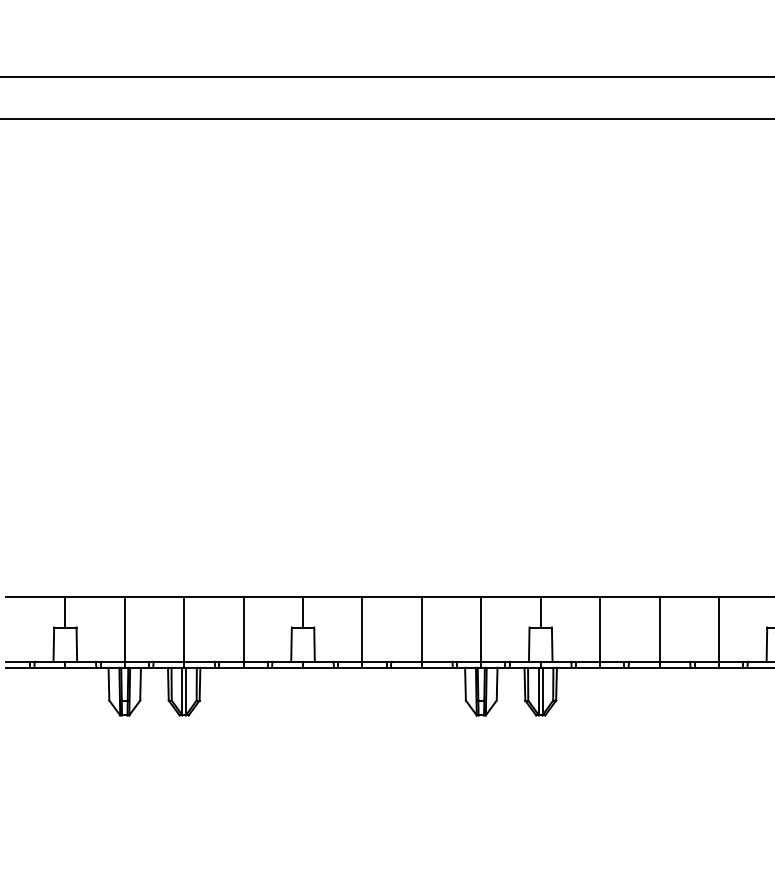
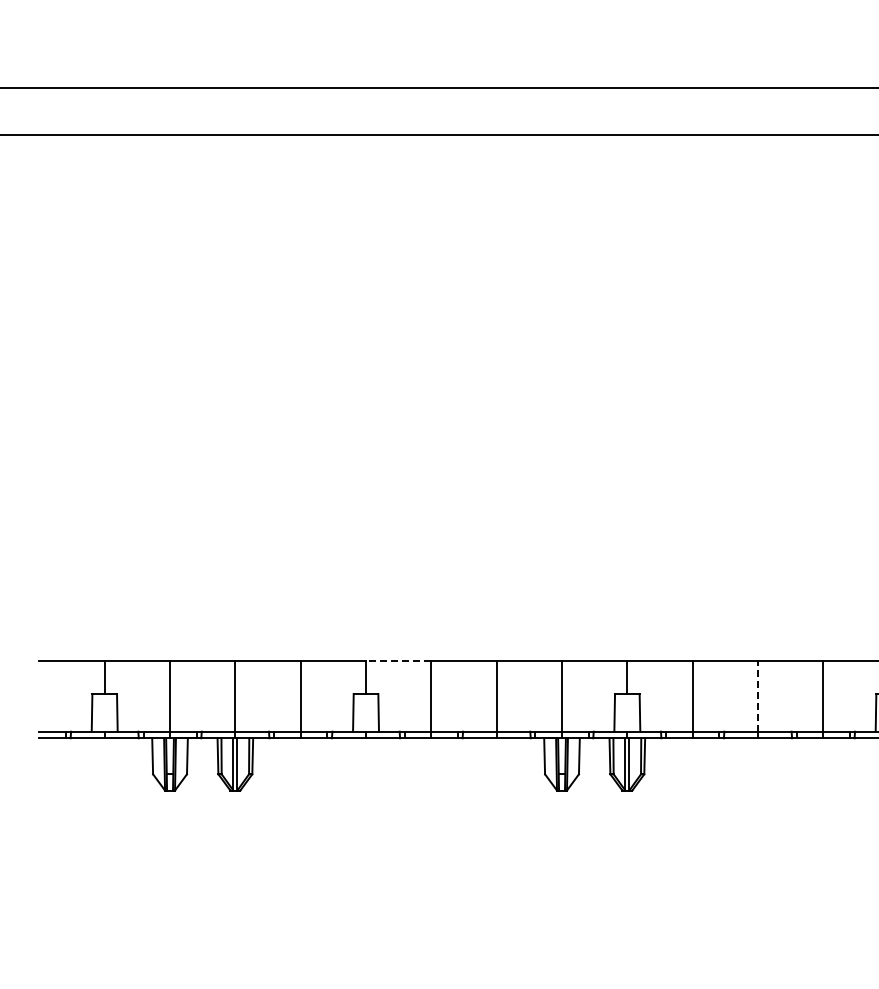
line: (332, 597) -> (398, 660), solid -> dashed
line: (660, 628) -> (758, 695), solid -> dashed

